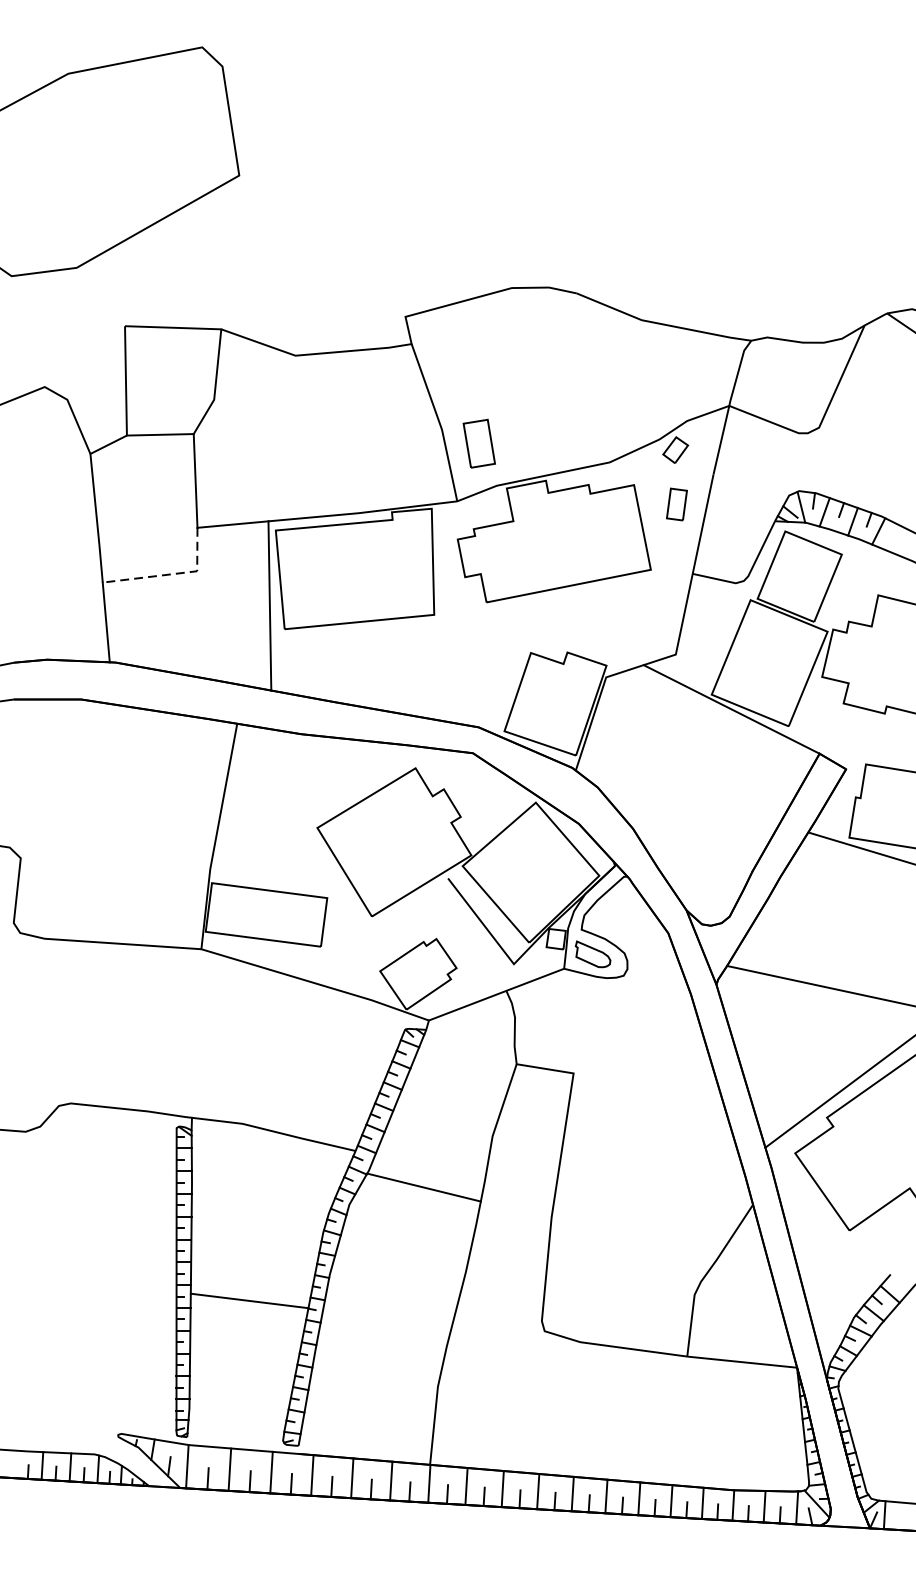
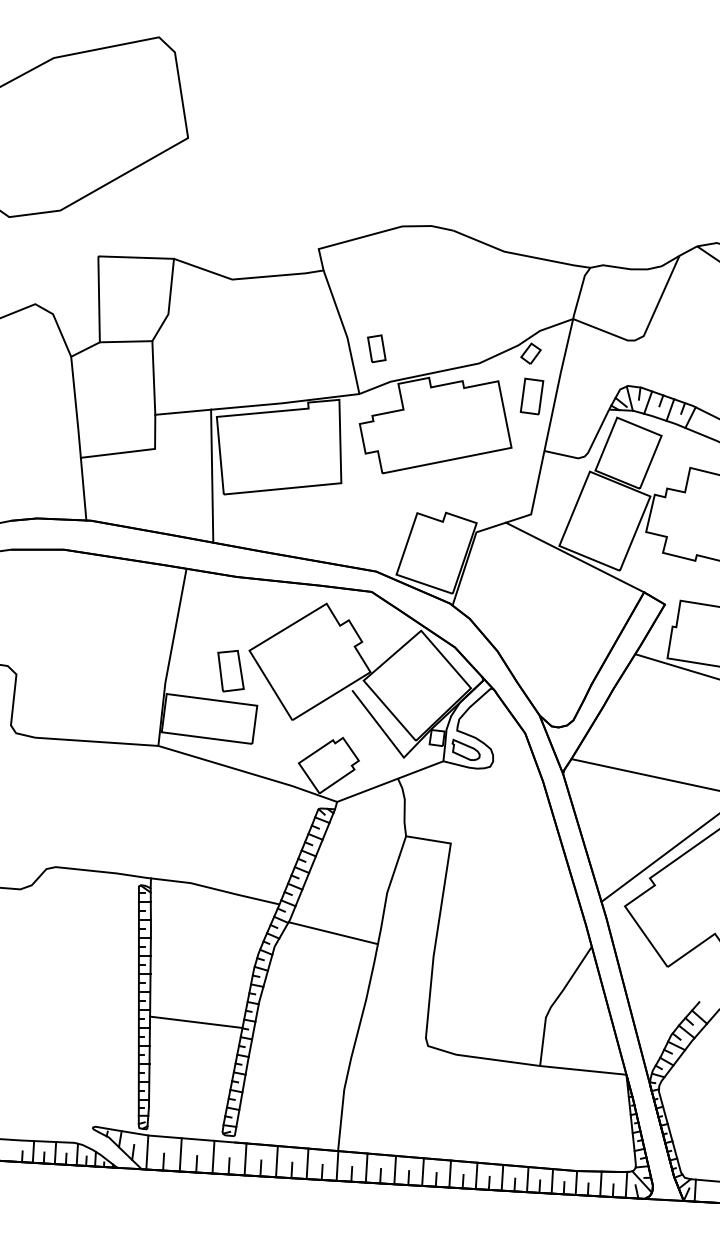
part: (478, 443) -> (376, 348), size x0.71
part: (676, 504) -> (531, 396), size x1.43
line: (172, 574) -> (135, 451), dashed -> solid
part: (293, 854) -> (230, 671), added

